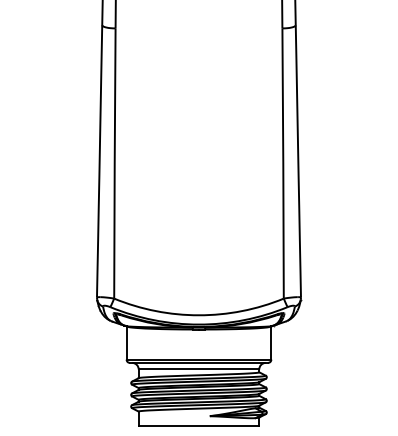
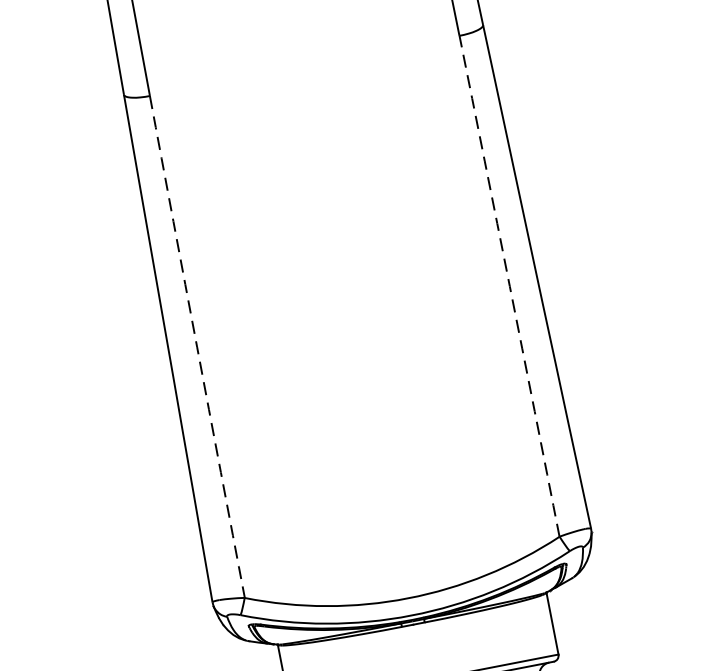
arc: (114, 163) -> (196, 347), solid -> dashed
arc: (283, 163) -> (510, 286), solid -> dashed

